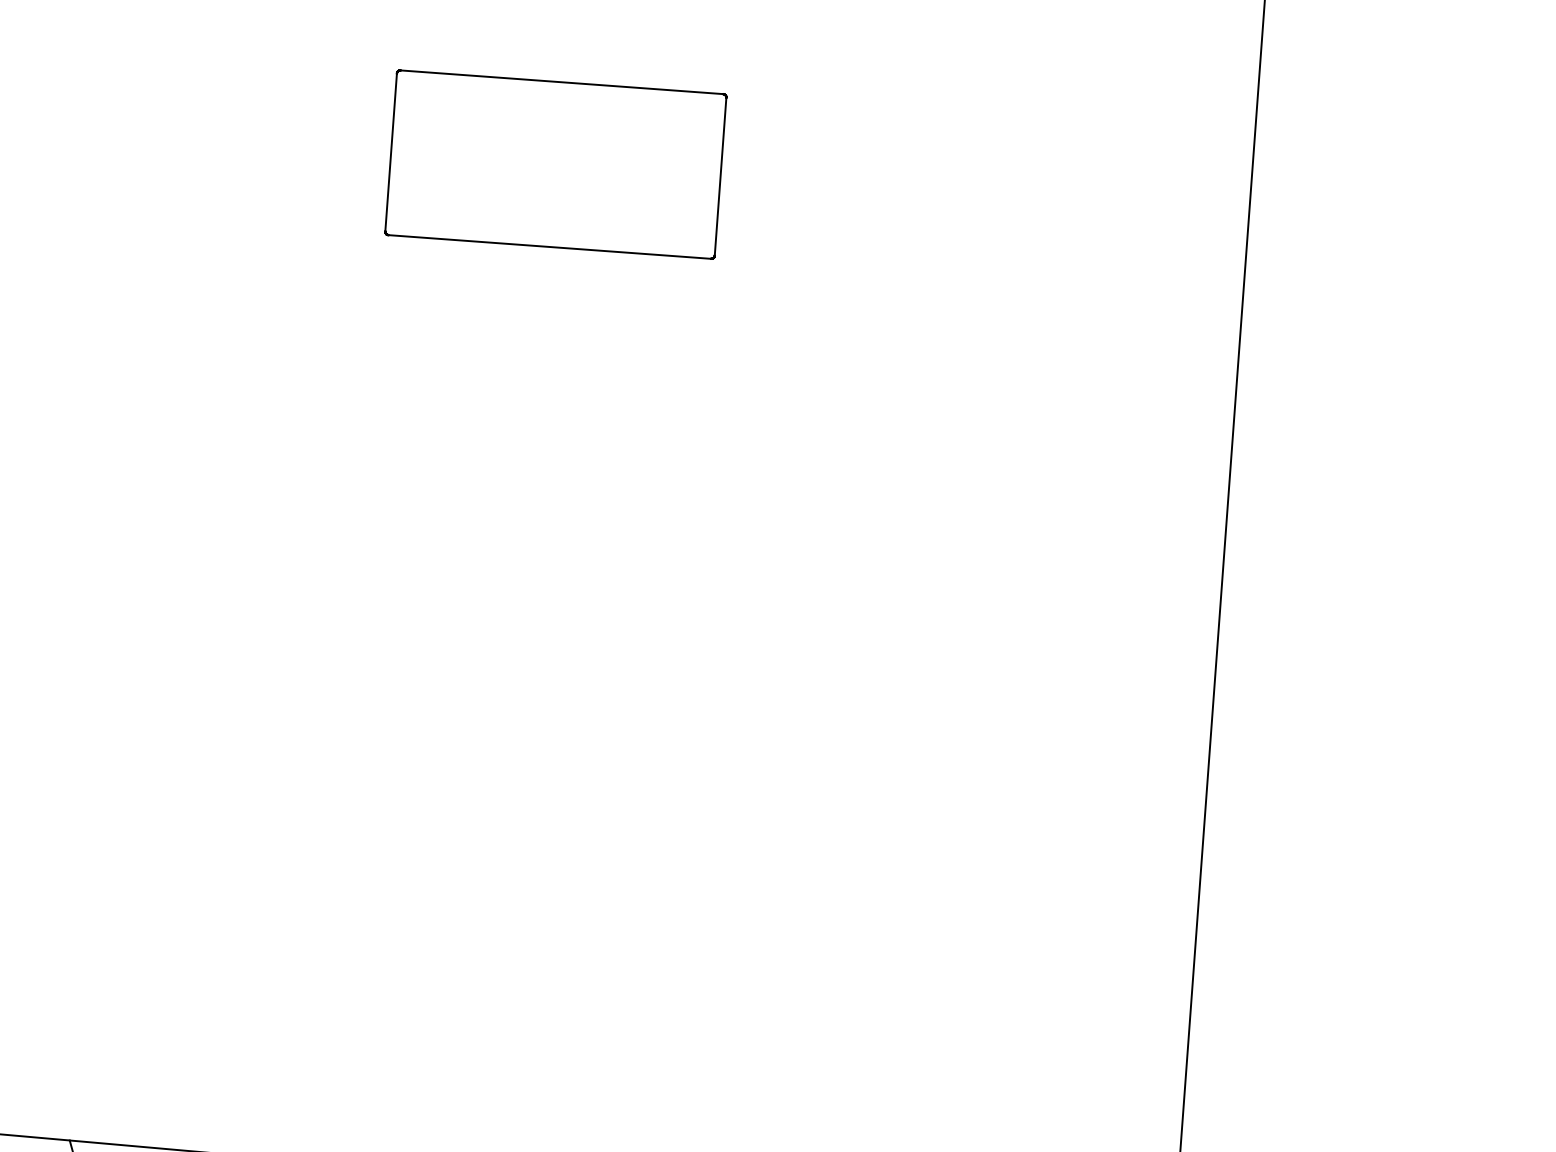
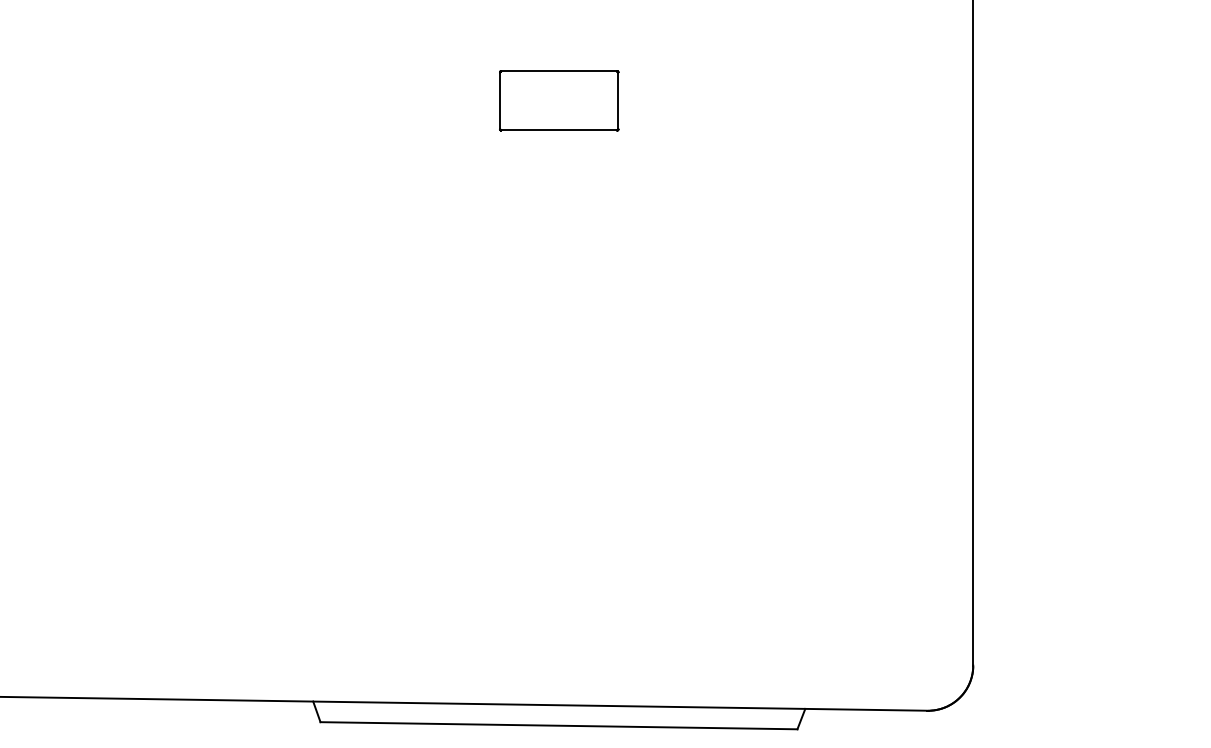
part: (554, 163) -> (558, 100), size x0.6

